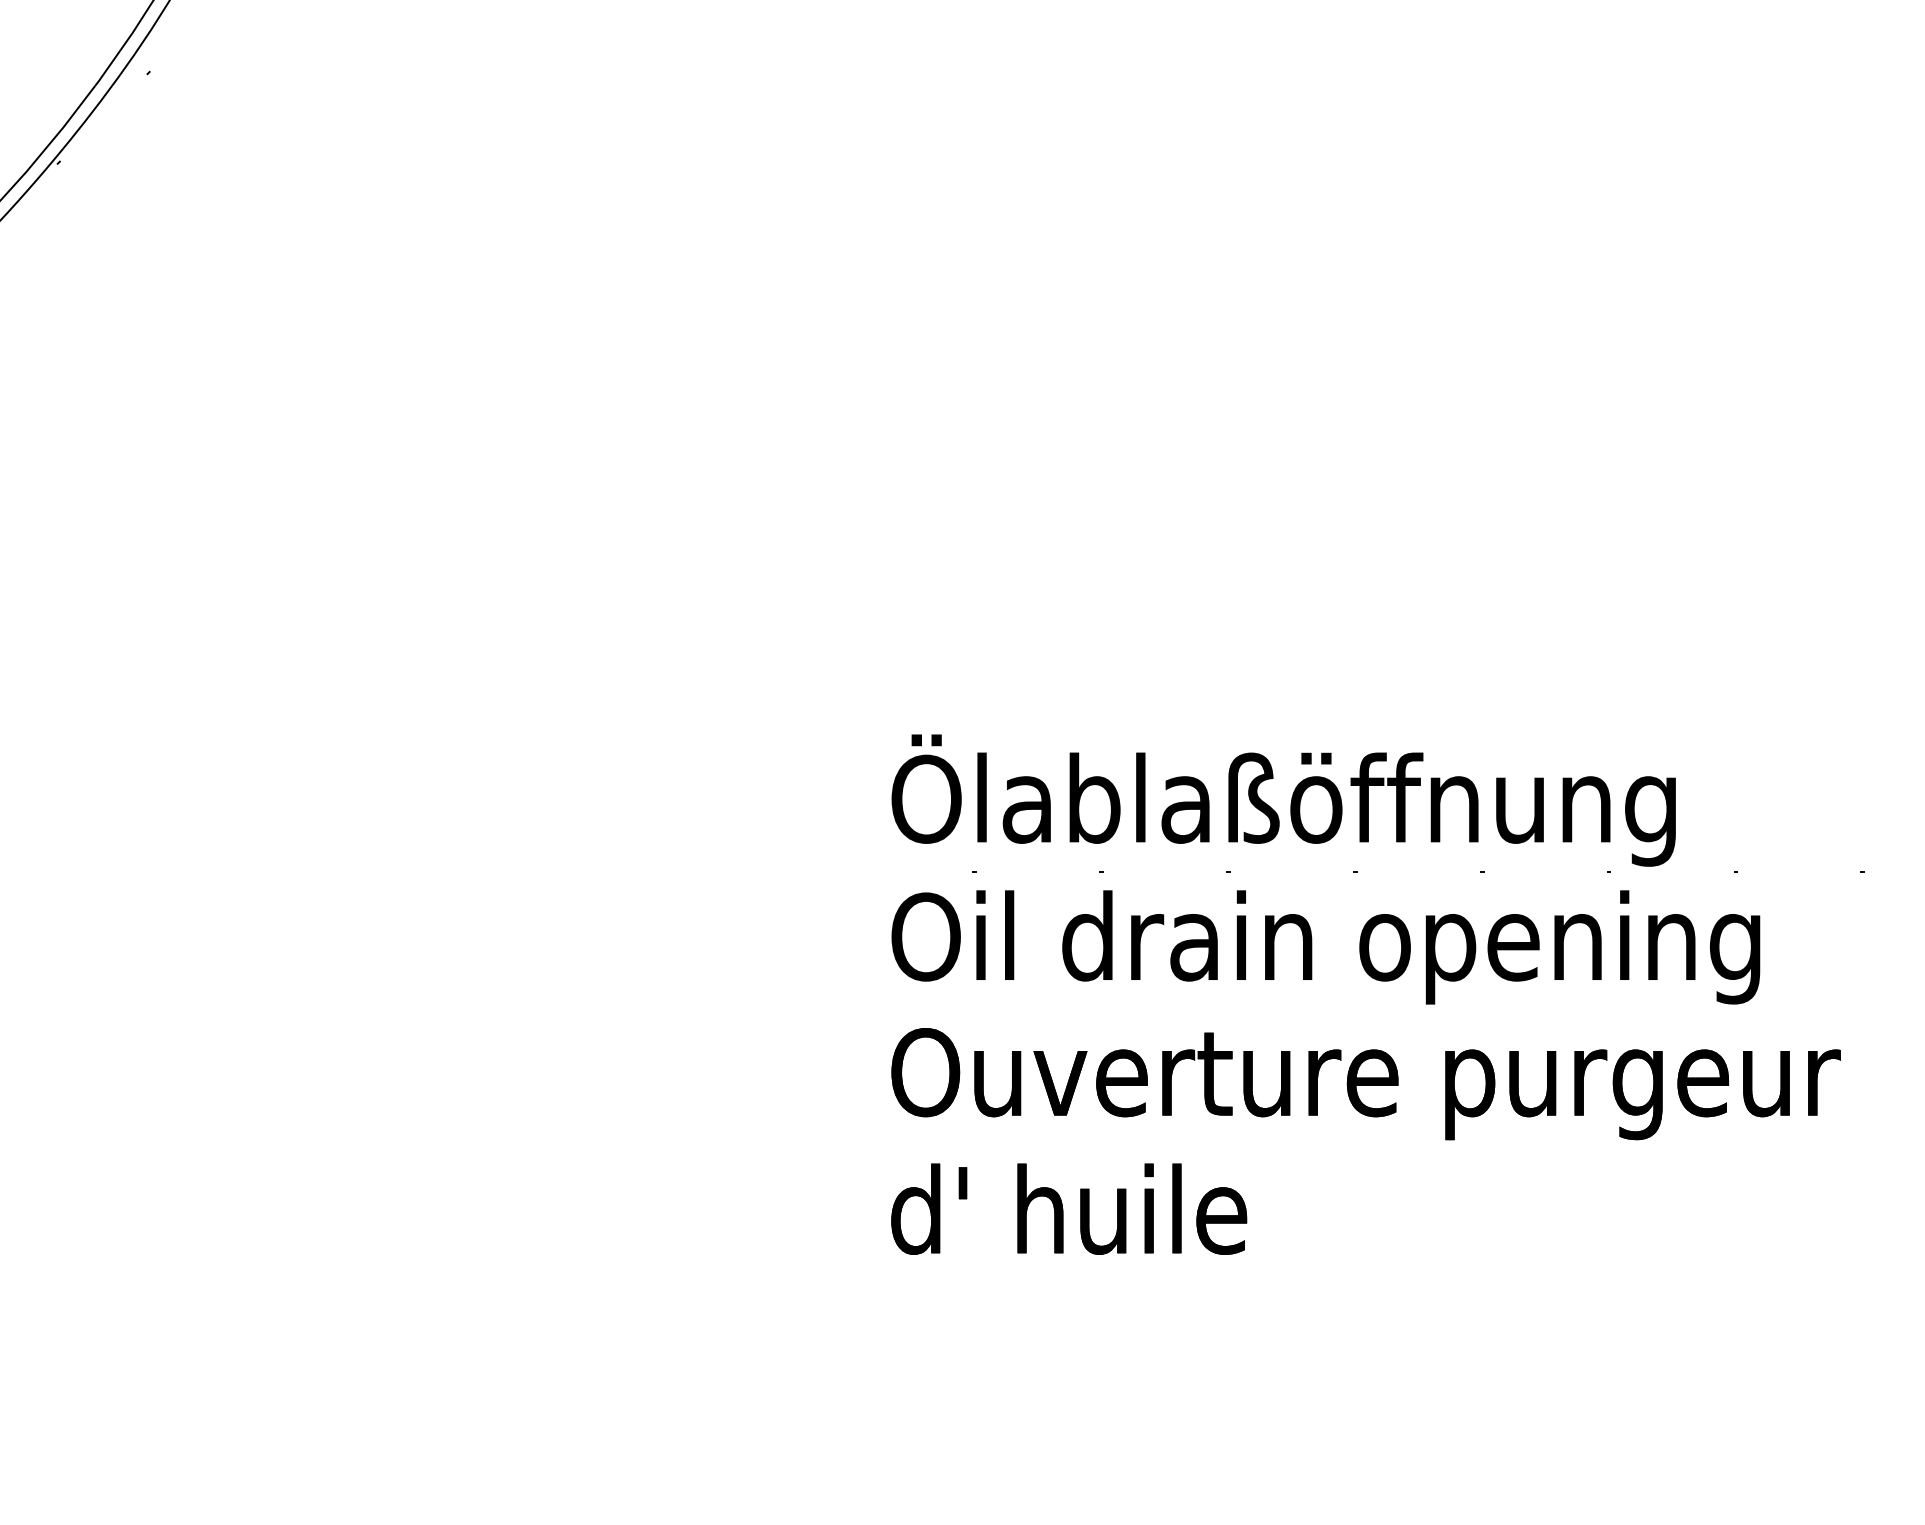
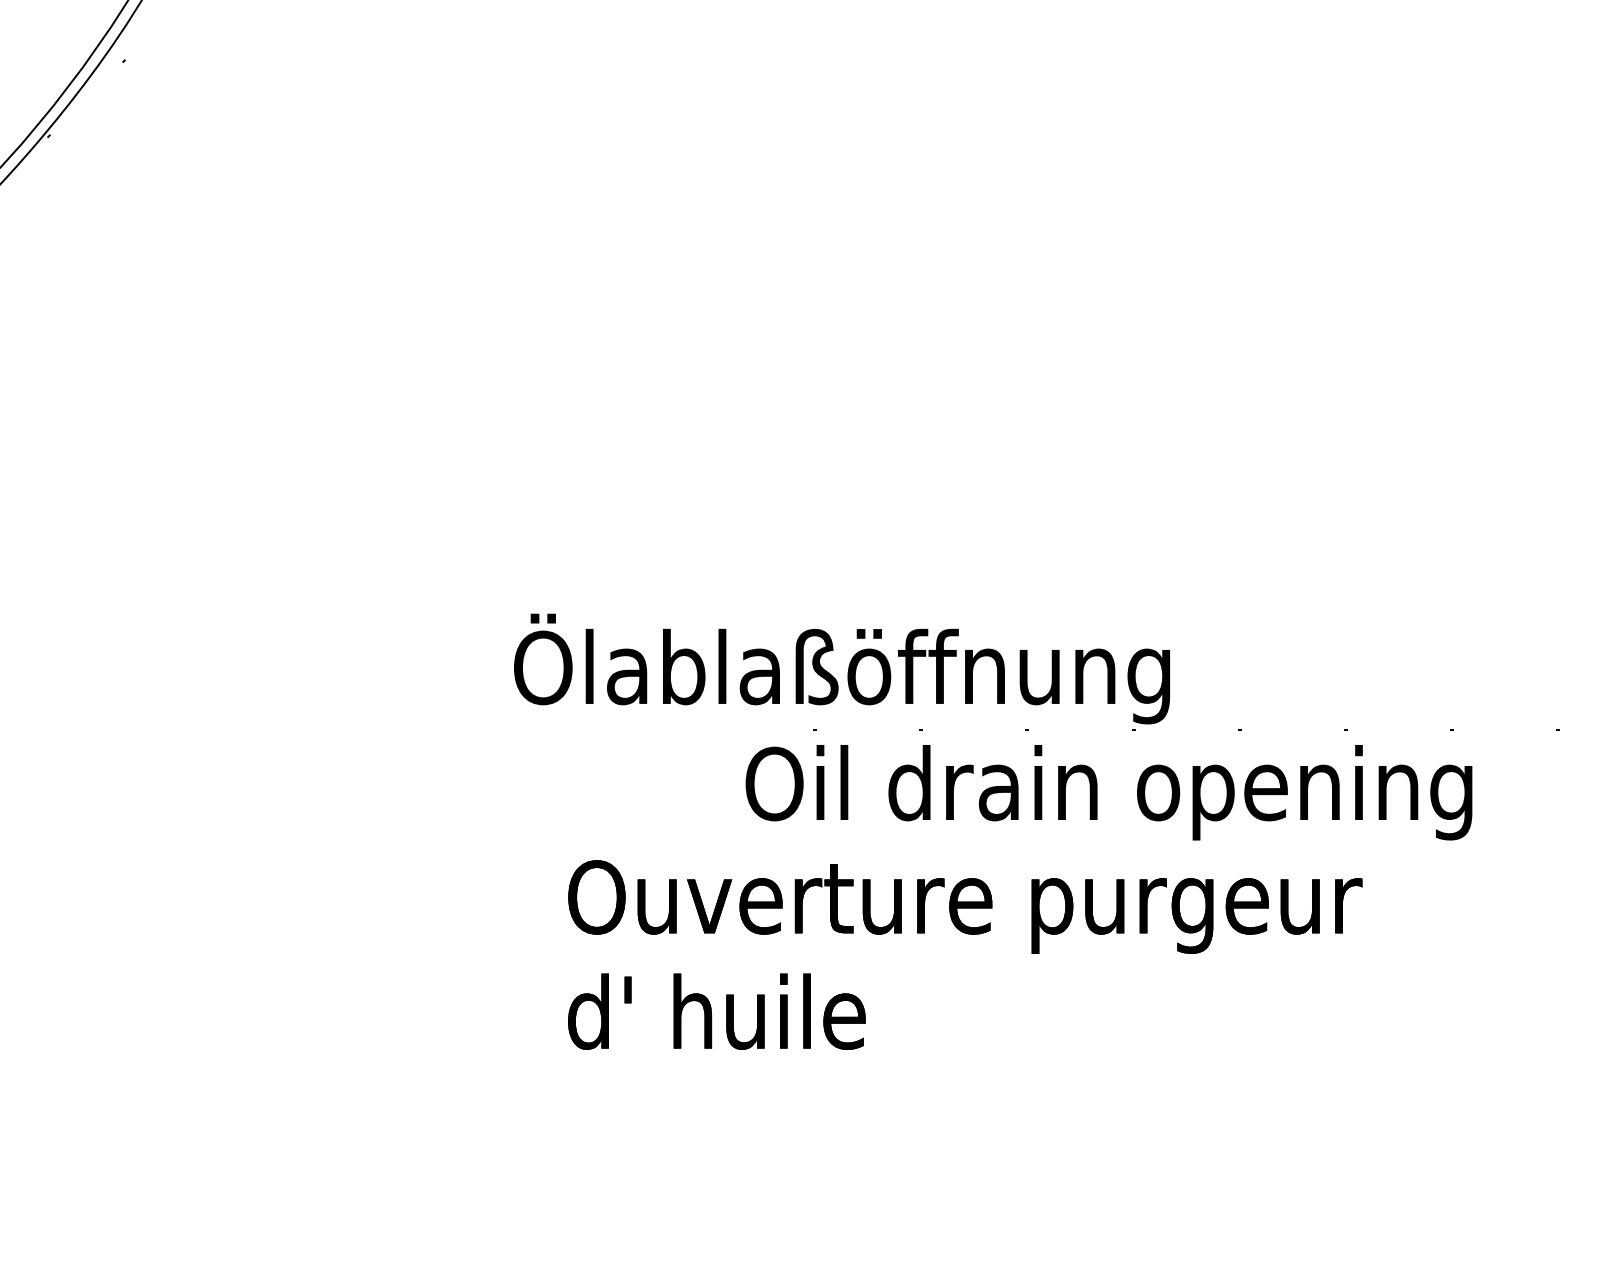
text: (1283, 800) -> (841, 668), moved
text: (1365, 1141) -> (964, 955), moved

